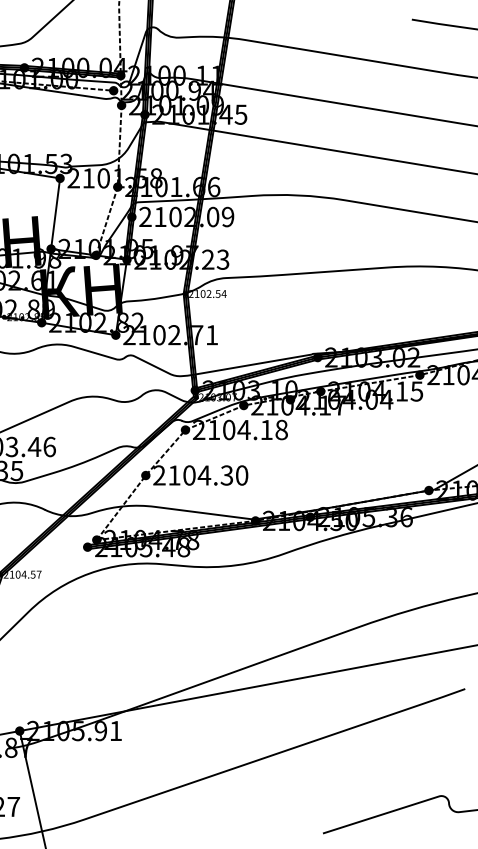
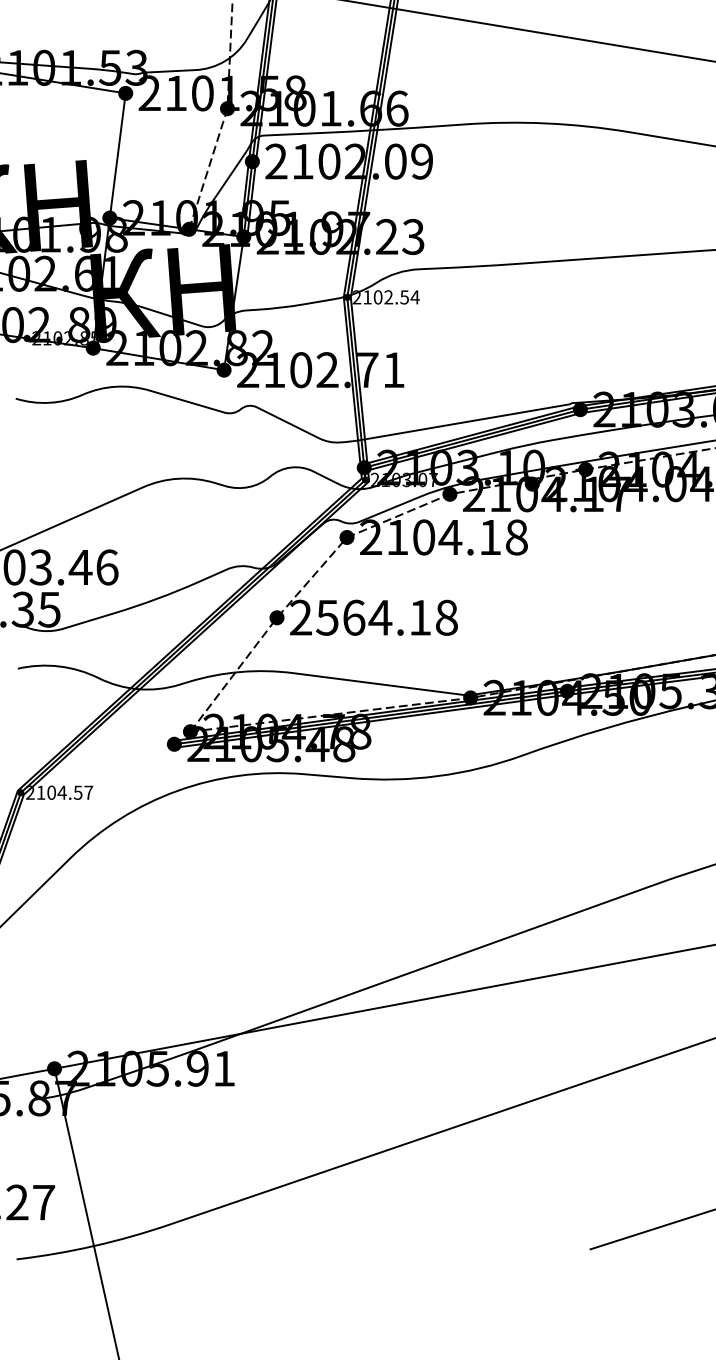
text: (208, 475) -> (387, 617), 2104.30 -> 2564.18

